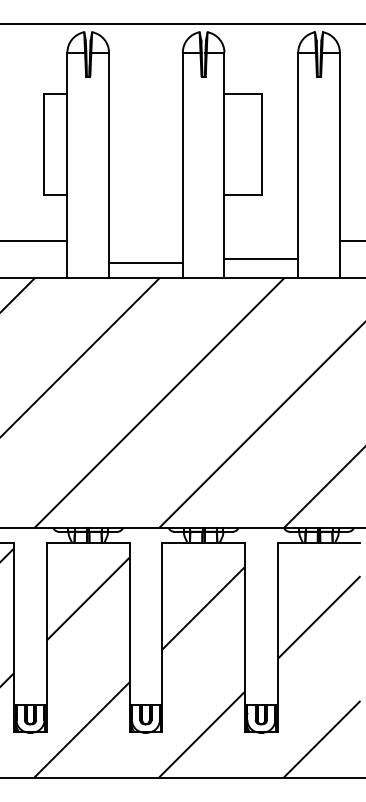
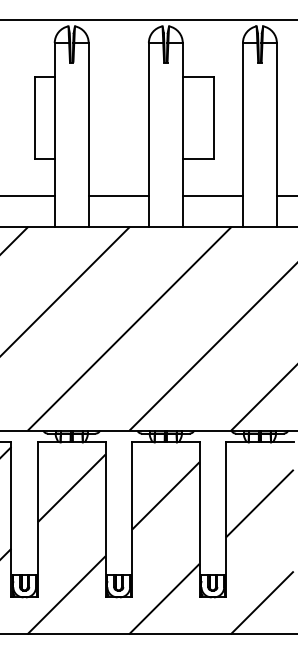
line: (260, 259) -> (212, 196), moved
line: (145, 263) -> (118, 196), moved

